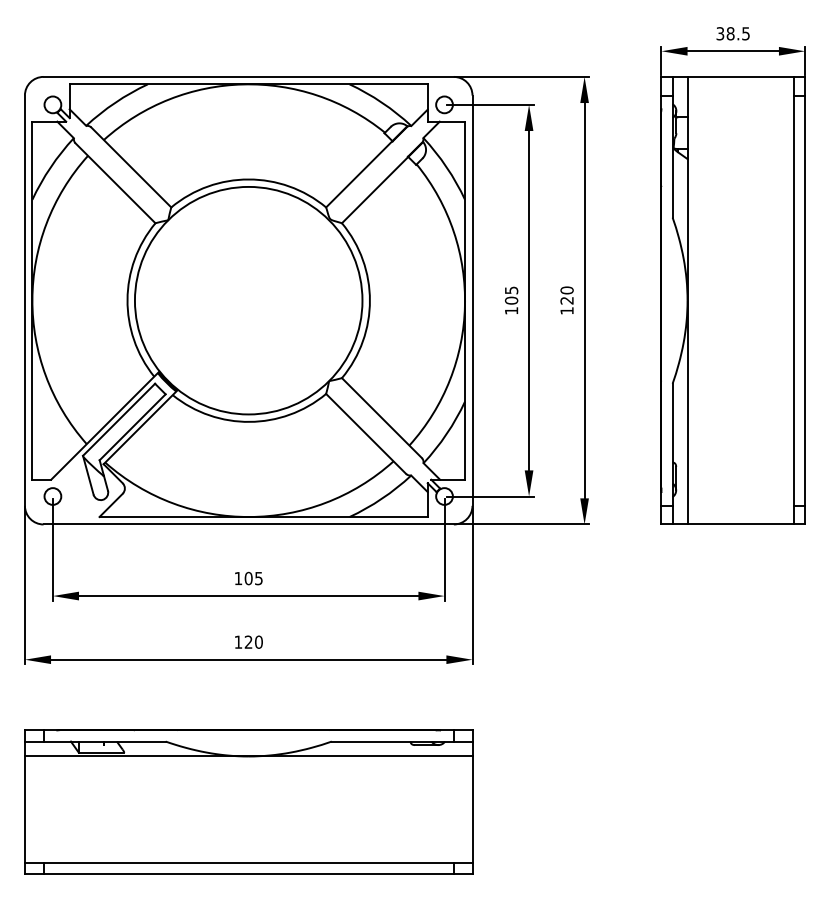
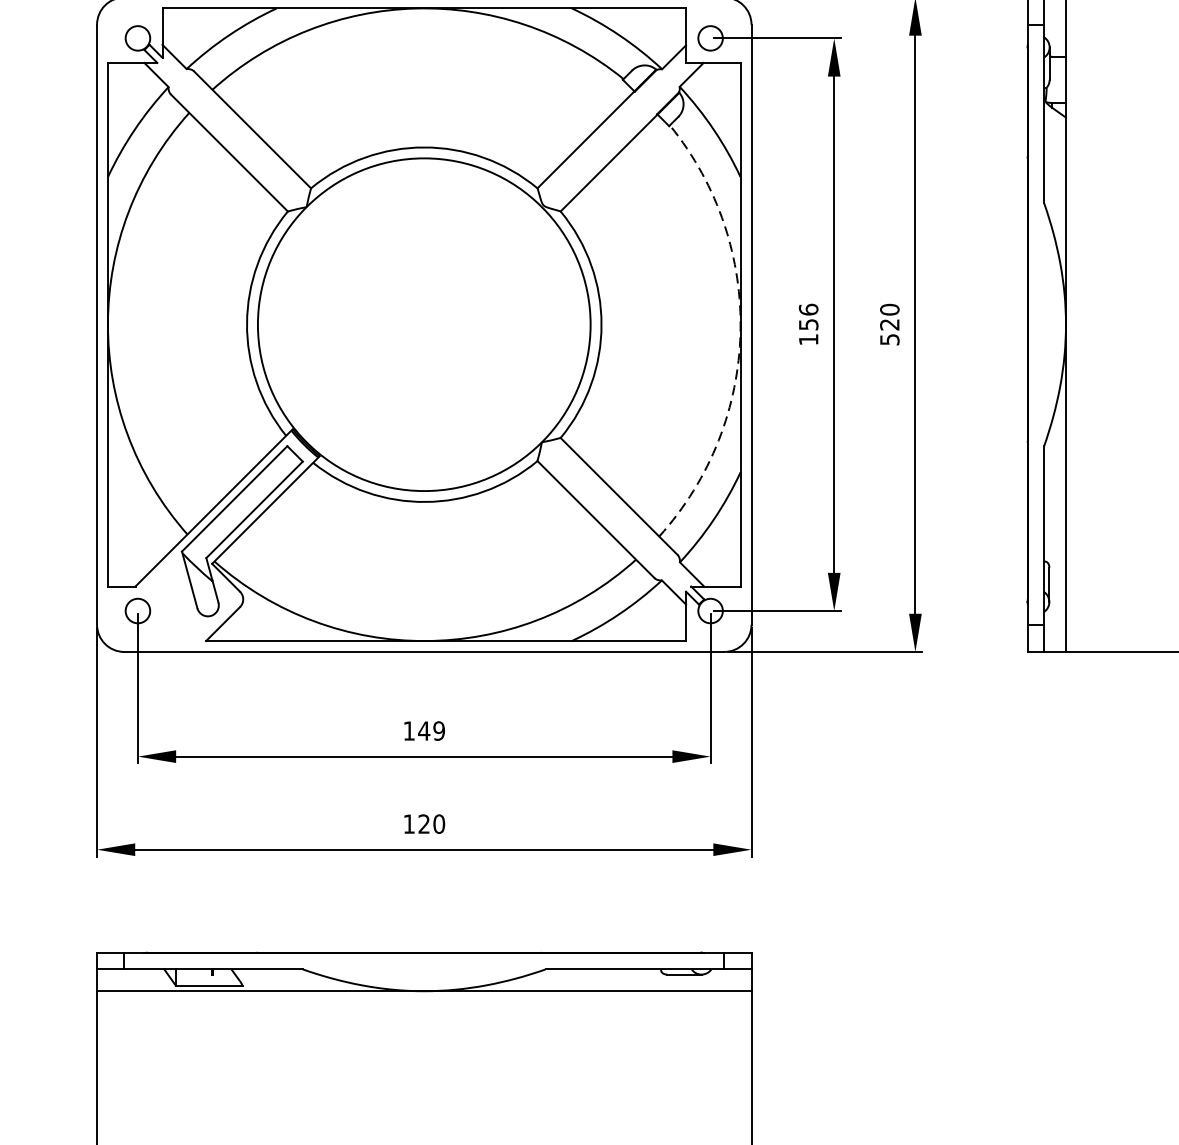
text: (511, 295) -> (808, 317), 105 -> 156
arc: (464, 306) -> (739, 333), solid -> dashed
text: (566, 310) -> (888, 339), 120 -> 520
text: (253, 578) -> (431, 730), 105 -> 149

